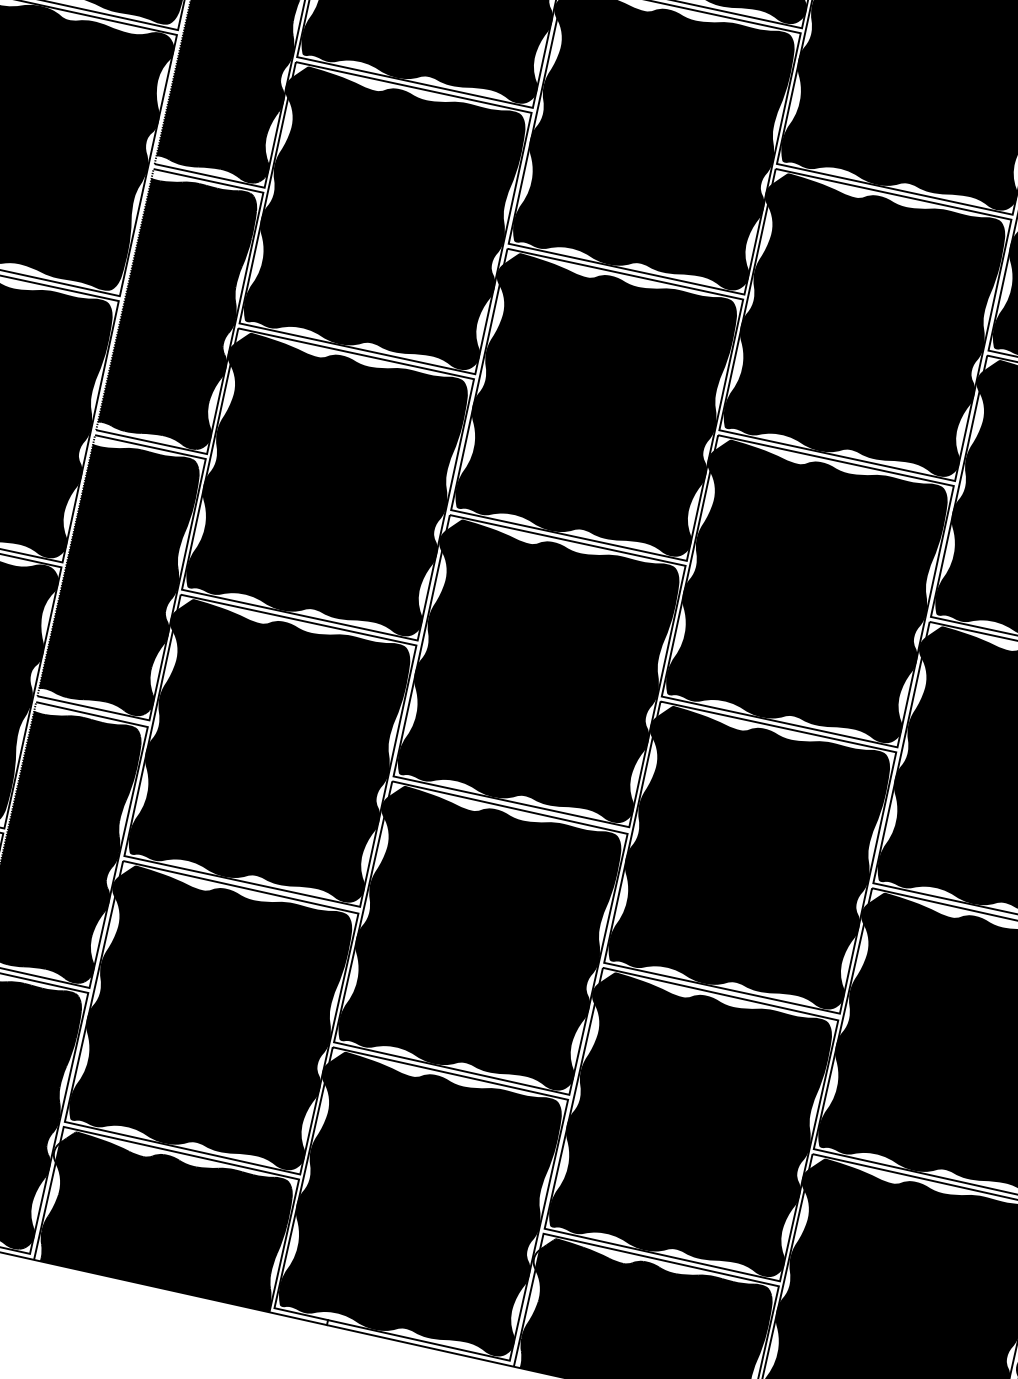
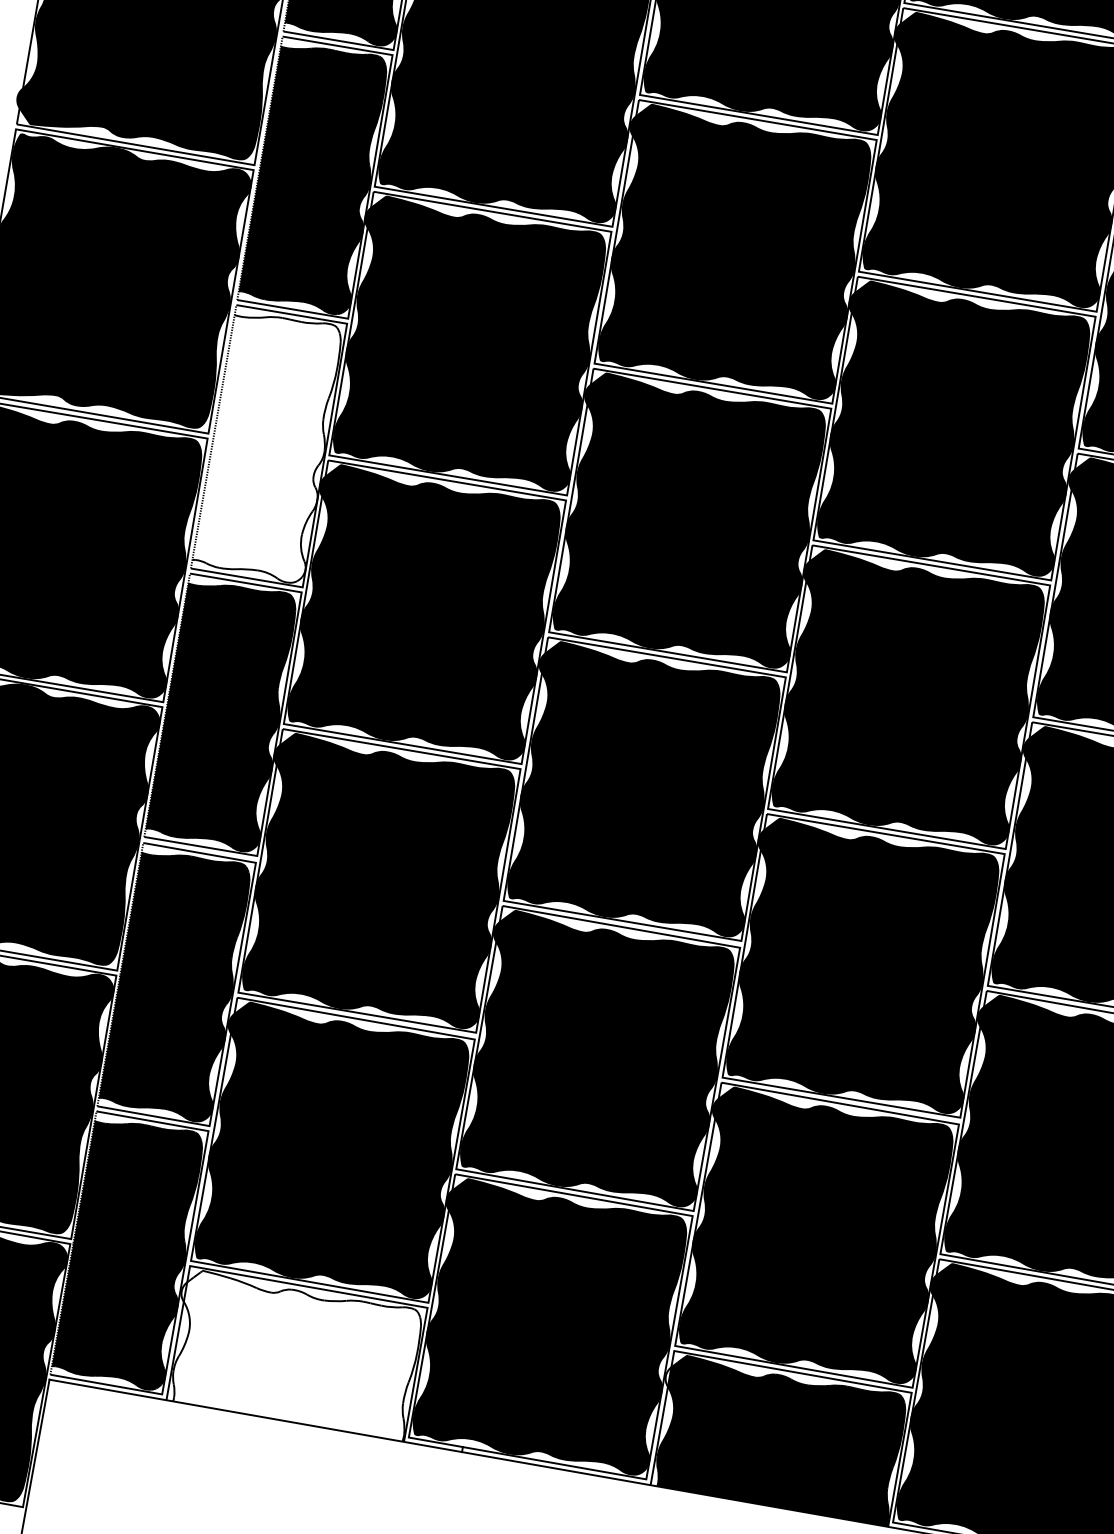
fill: (177, 313) -> (266, 448), removed
fill: (166, 1221) -> (297, 1355), removed

